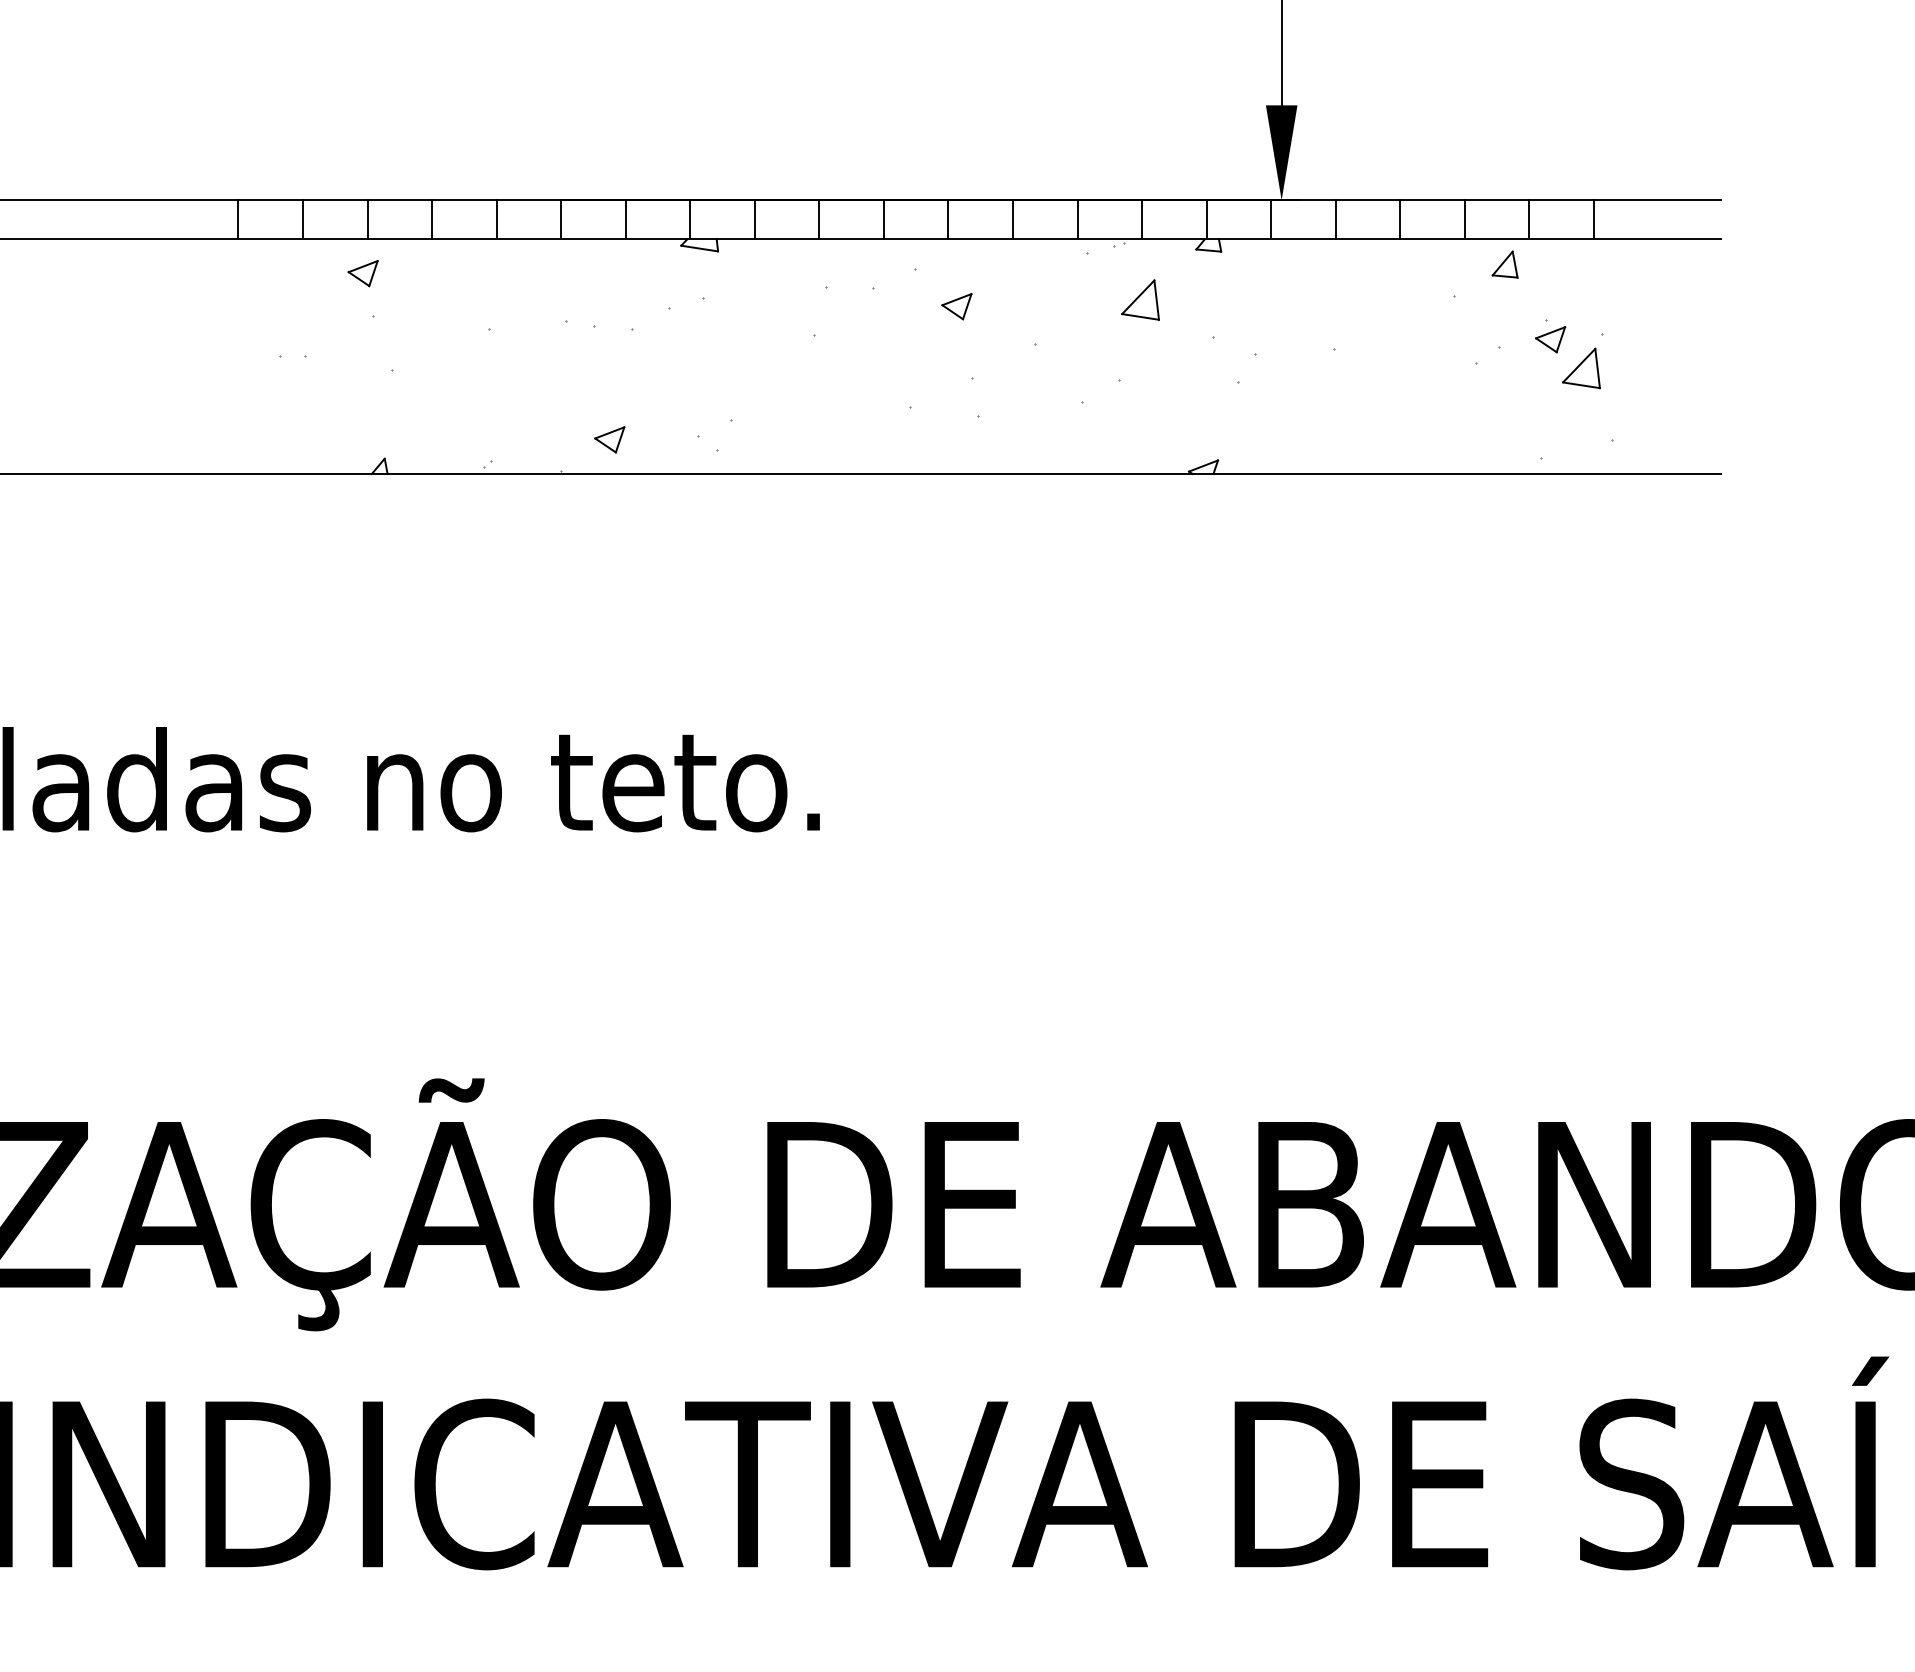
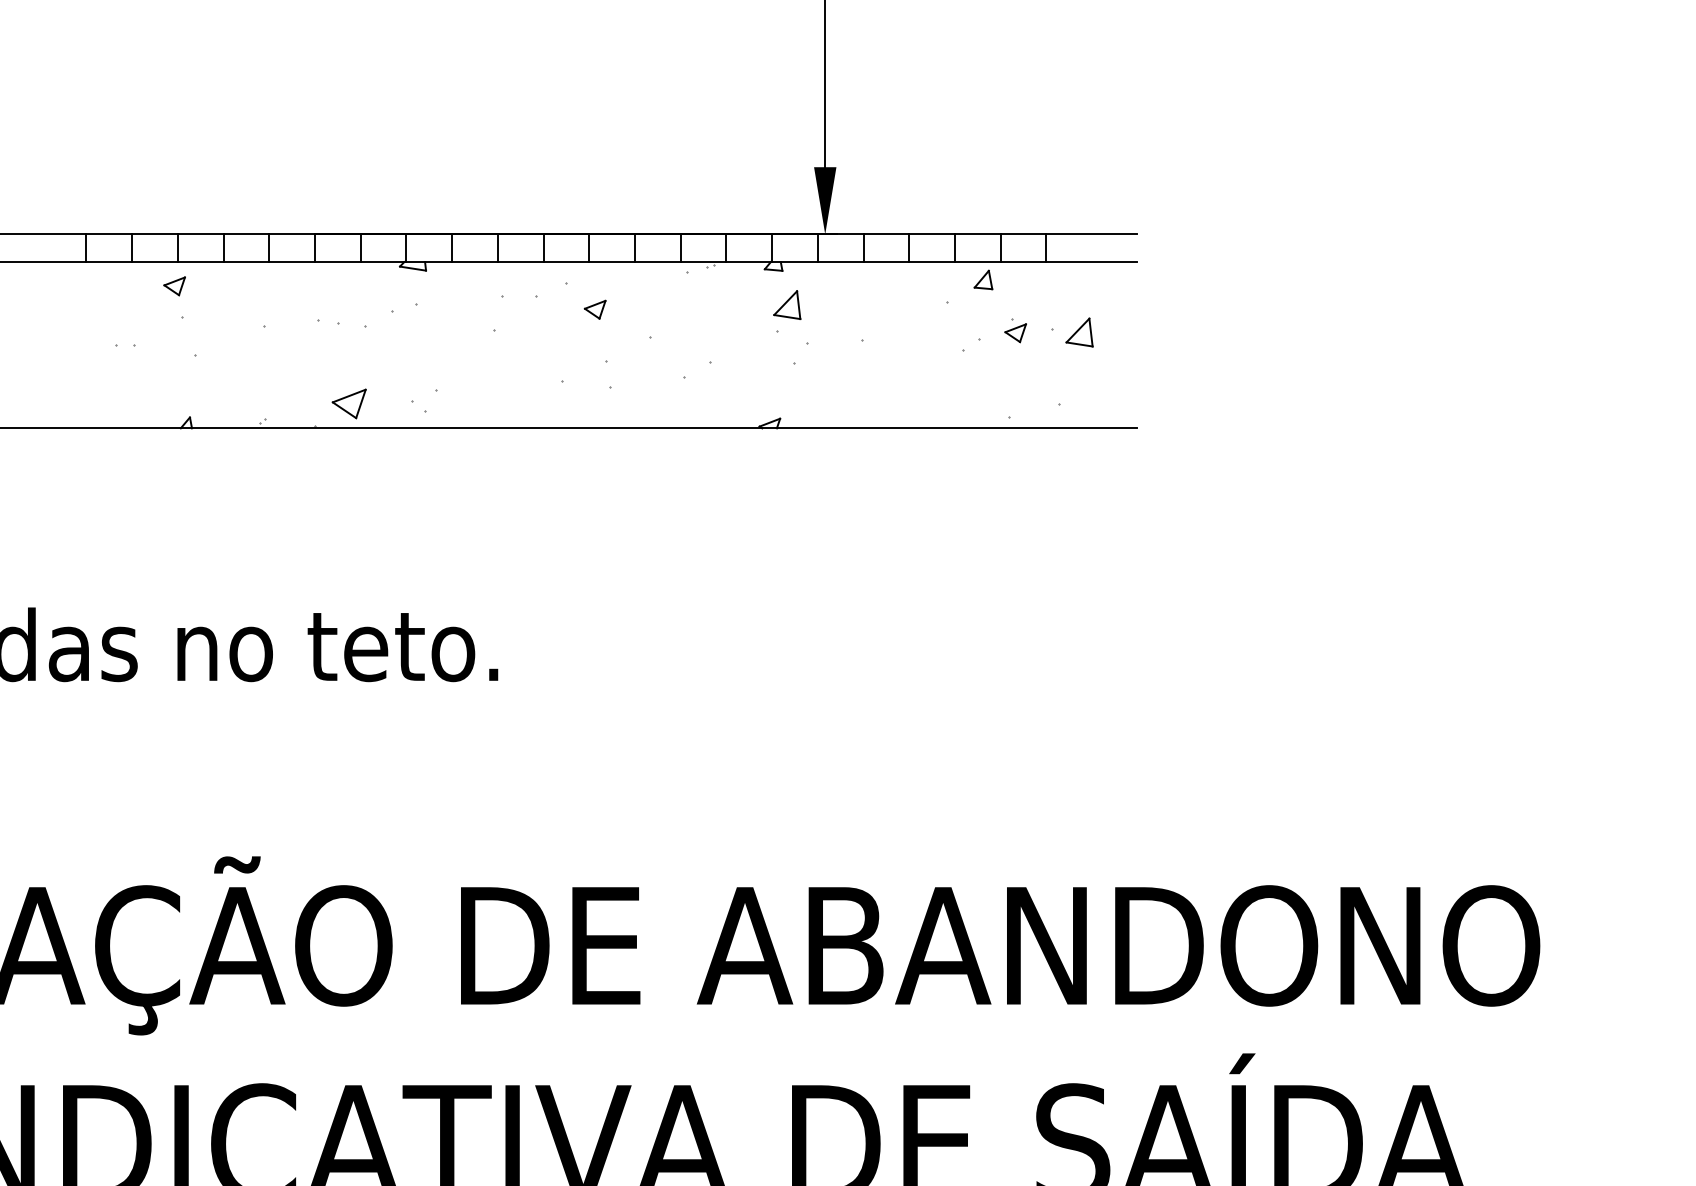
part: (1140, 299) -> (787, 304), moved
part: (1581, 368) -> (1079, 332), moved
part: (609, 440) -> (349, 404), size x1.6

